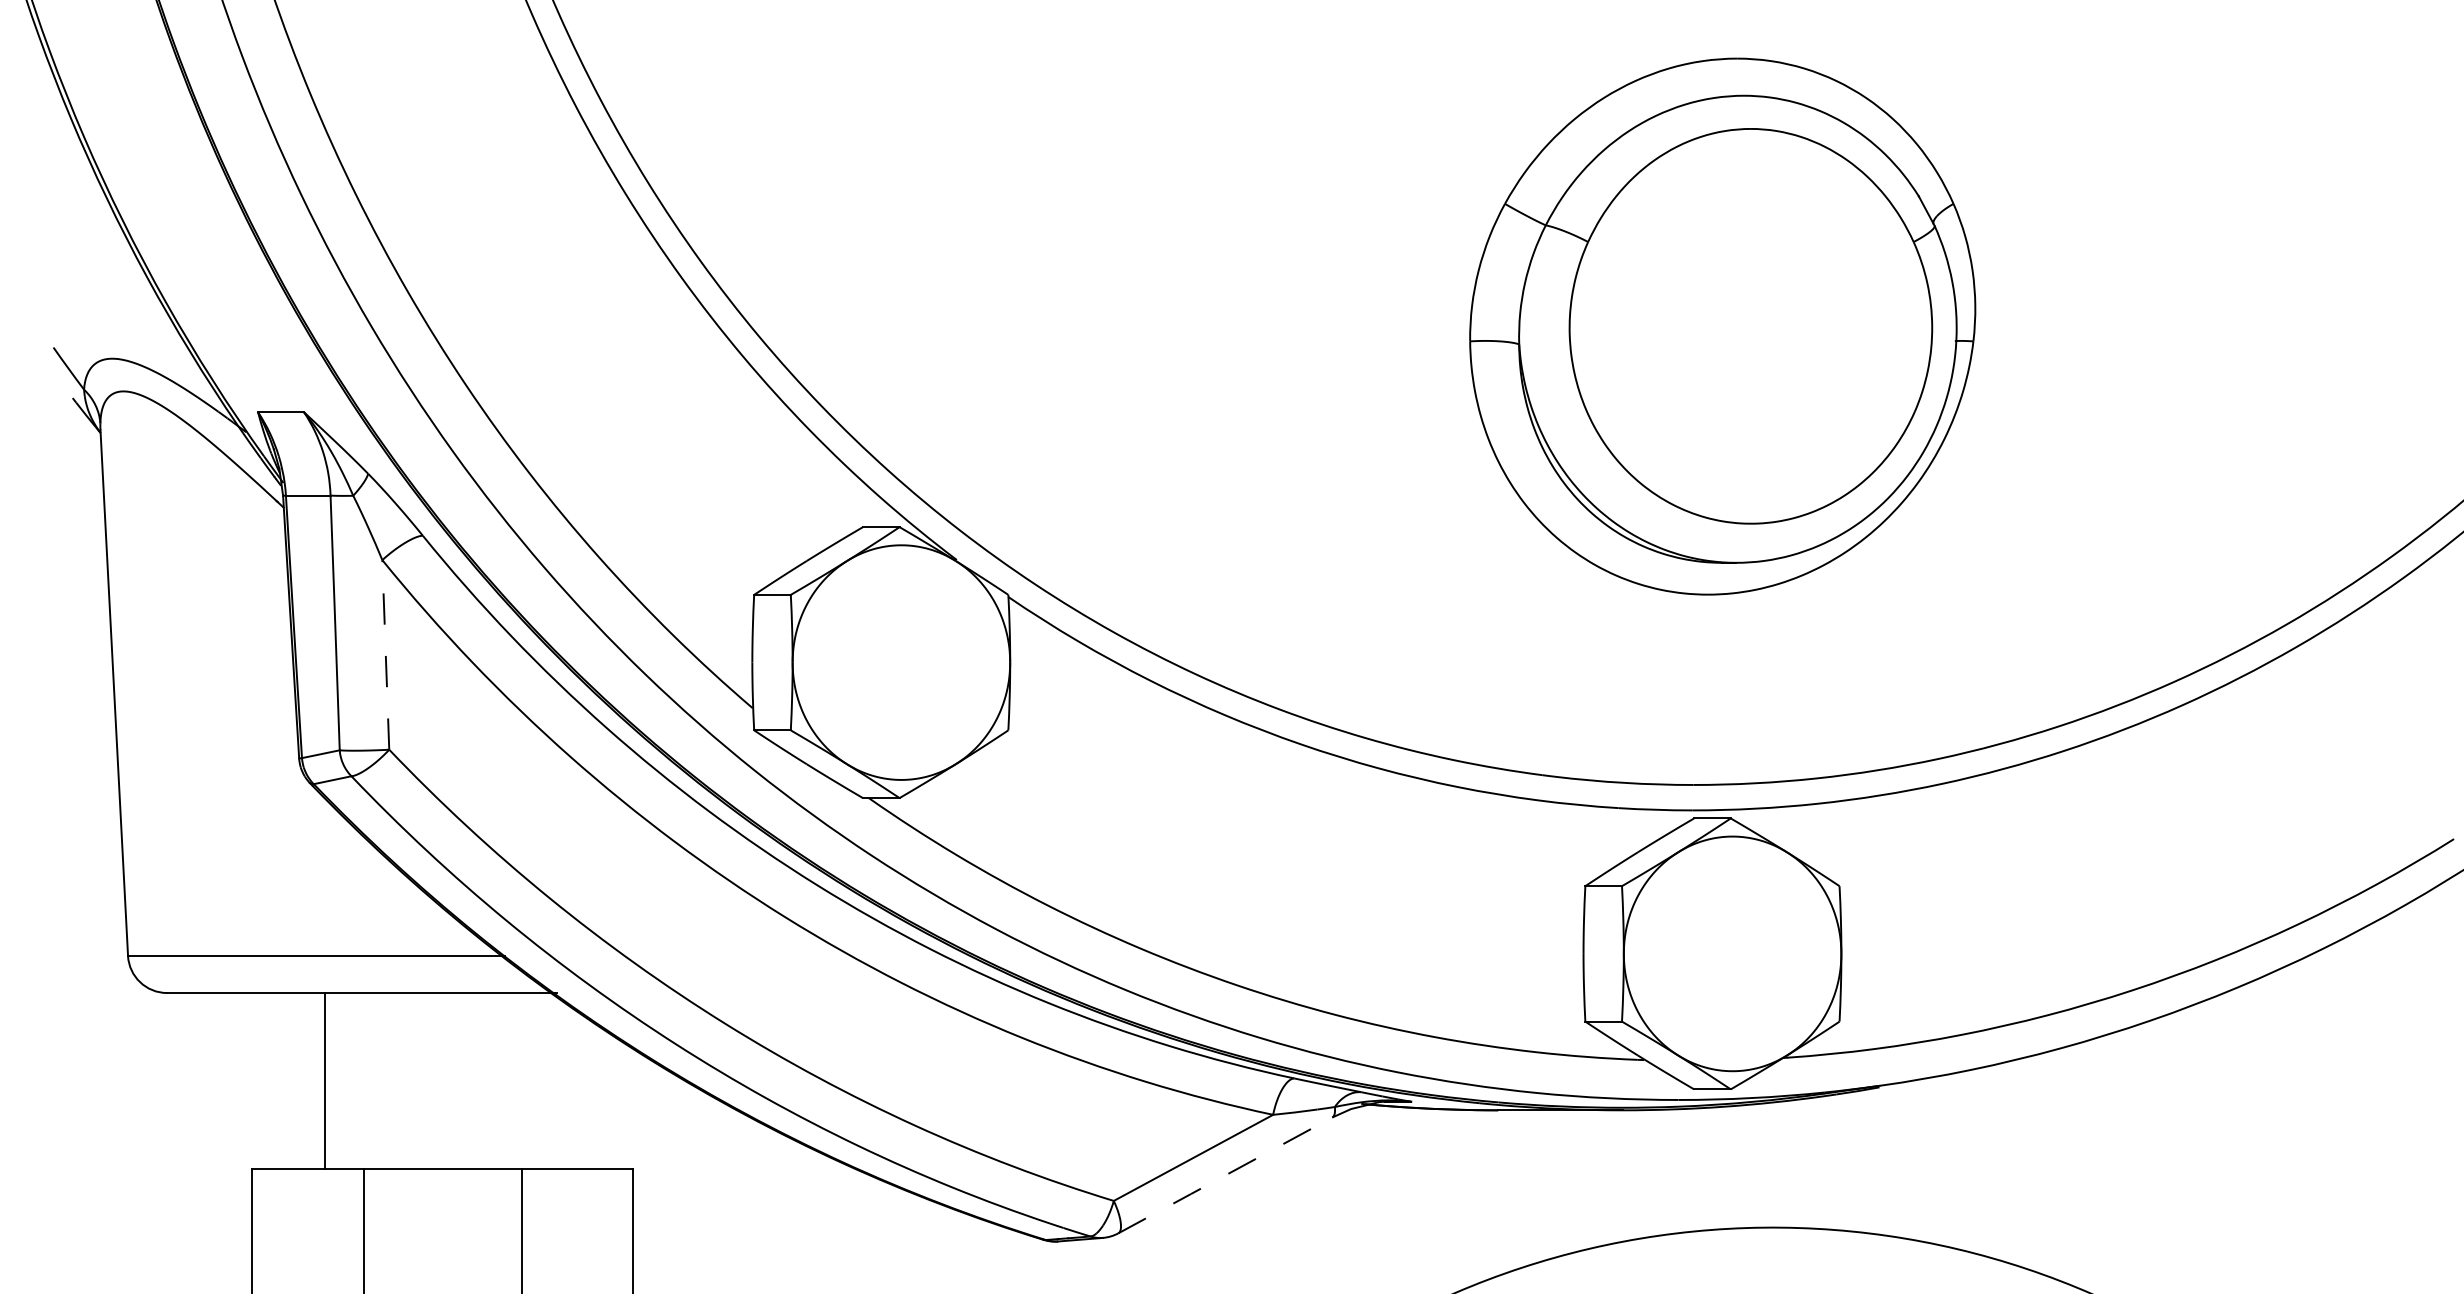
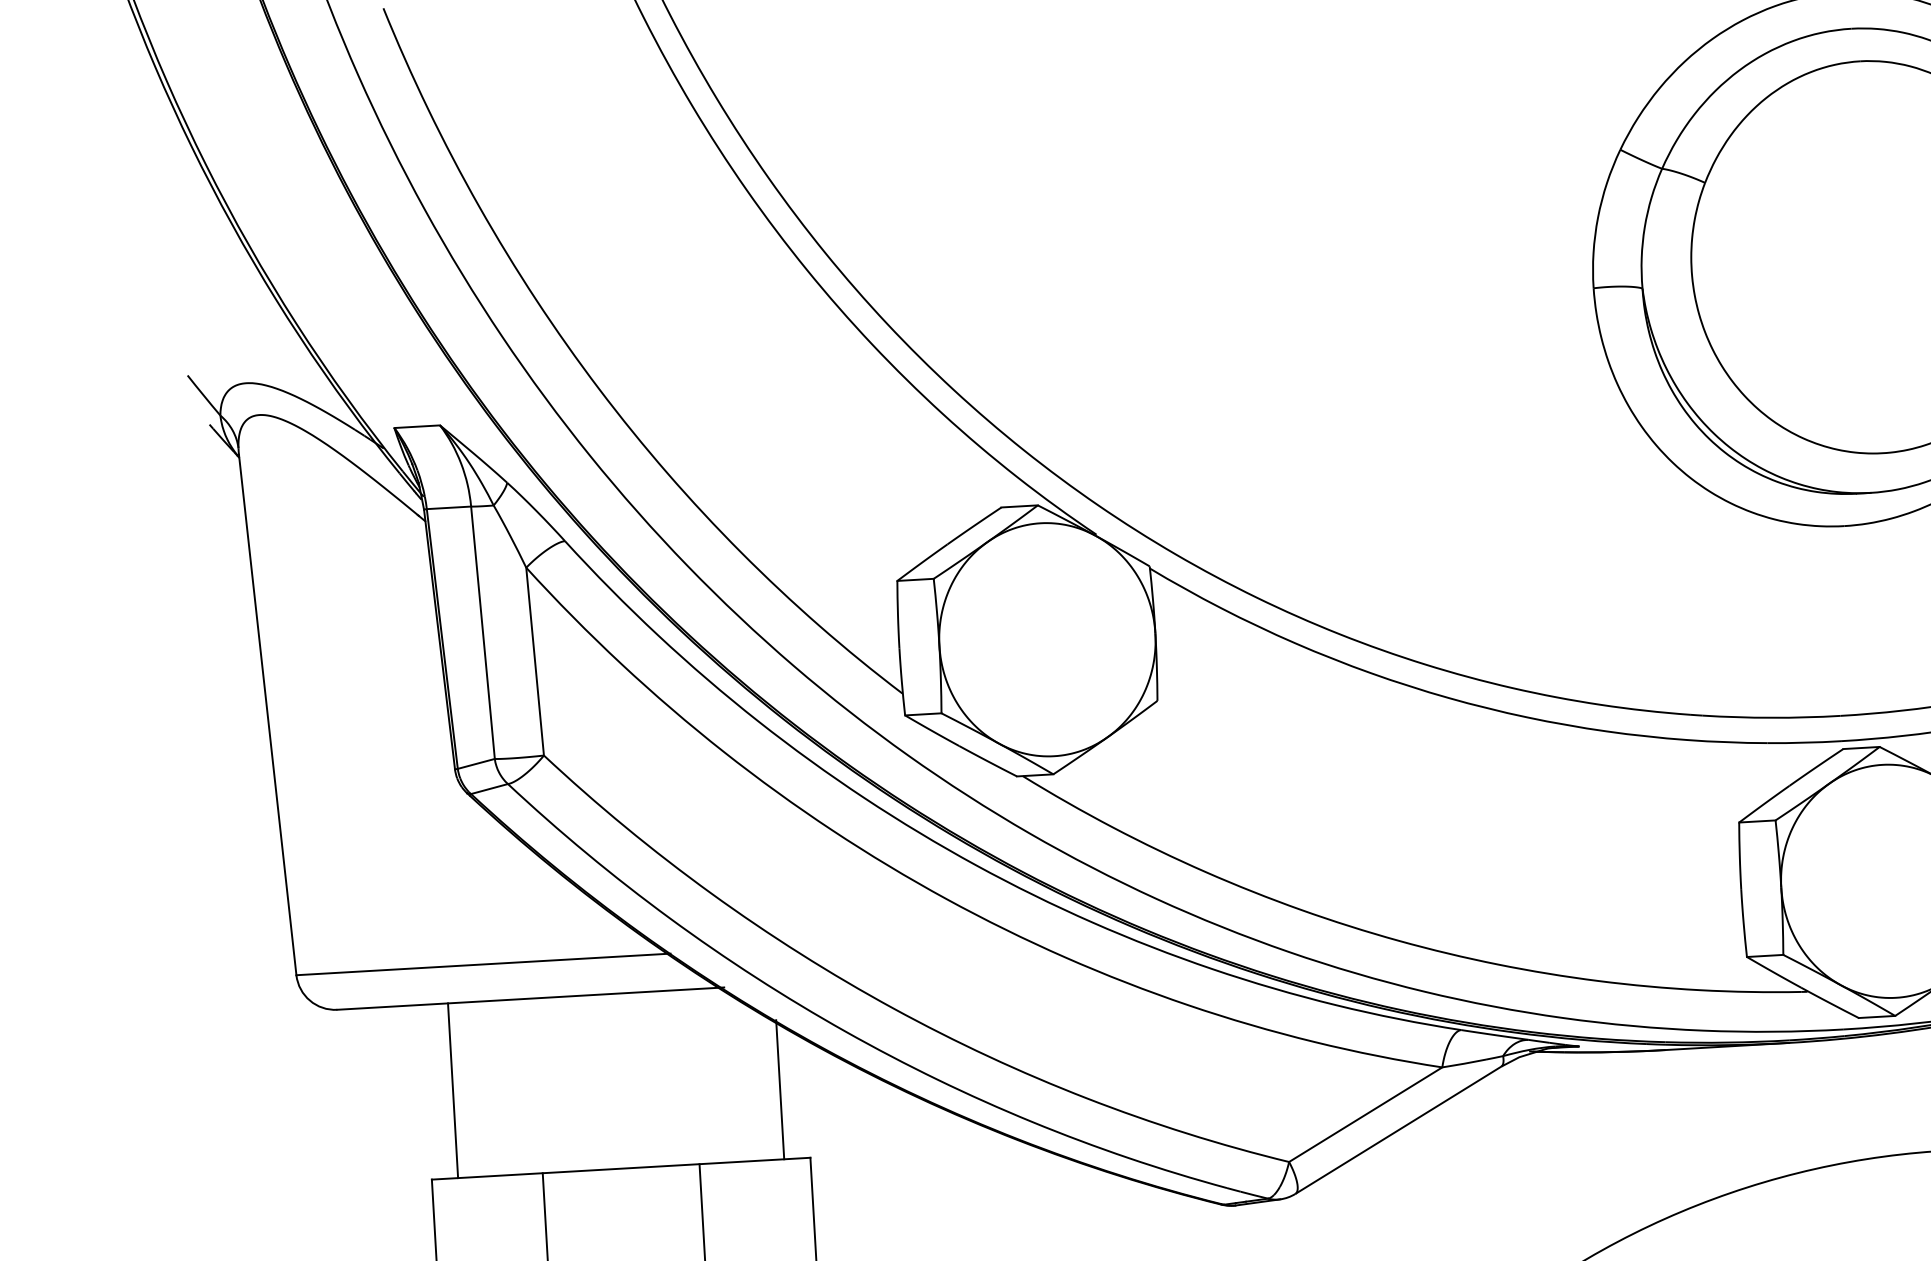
line: (385, 654) -> (534, 661), dashed -> solid
line: (324, 1080) -> (452, 1090), moved
line: (607, 1098) -> (780, 1089), added
line: (1225, 1175) -> (1398, 1130), dashed -> solid

